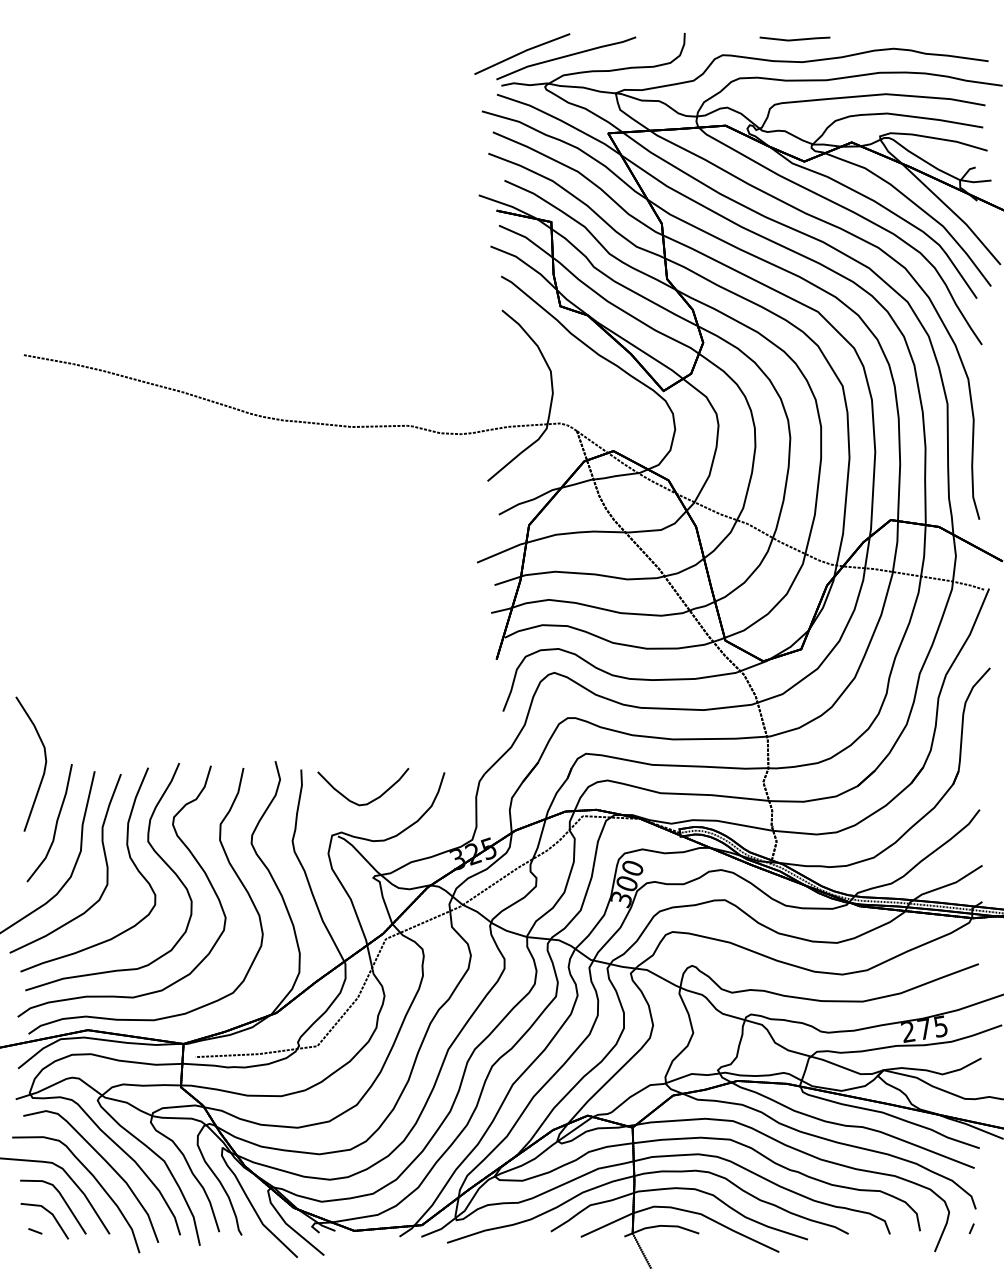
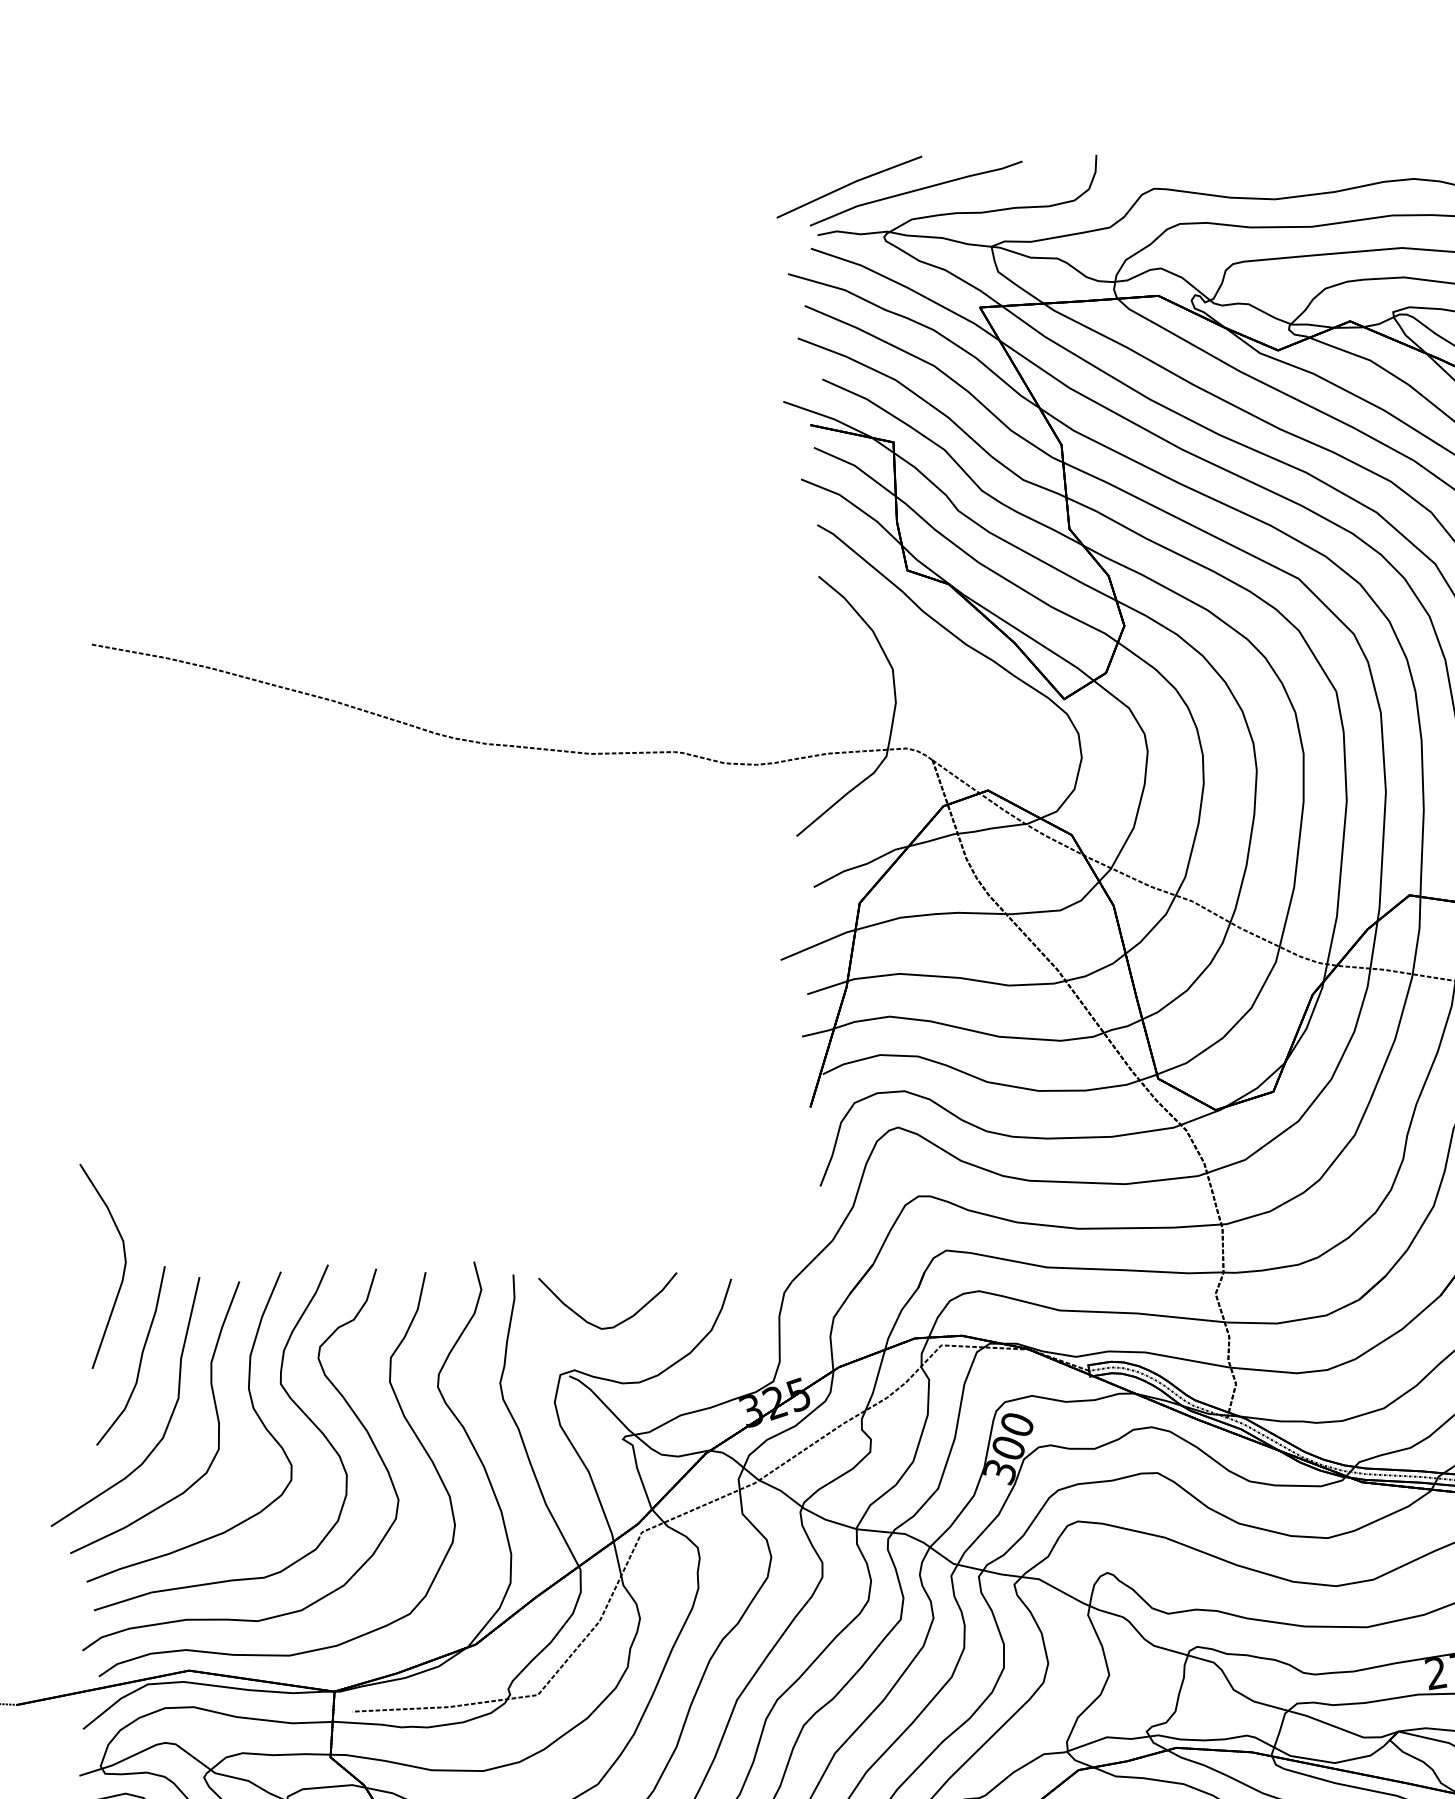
line: (794, 39) -> (1263, 164), removed

